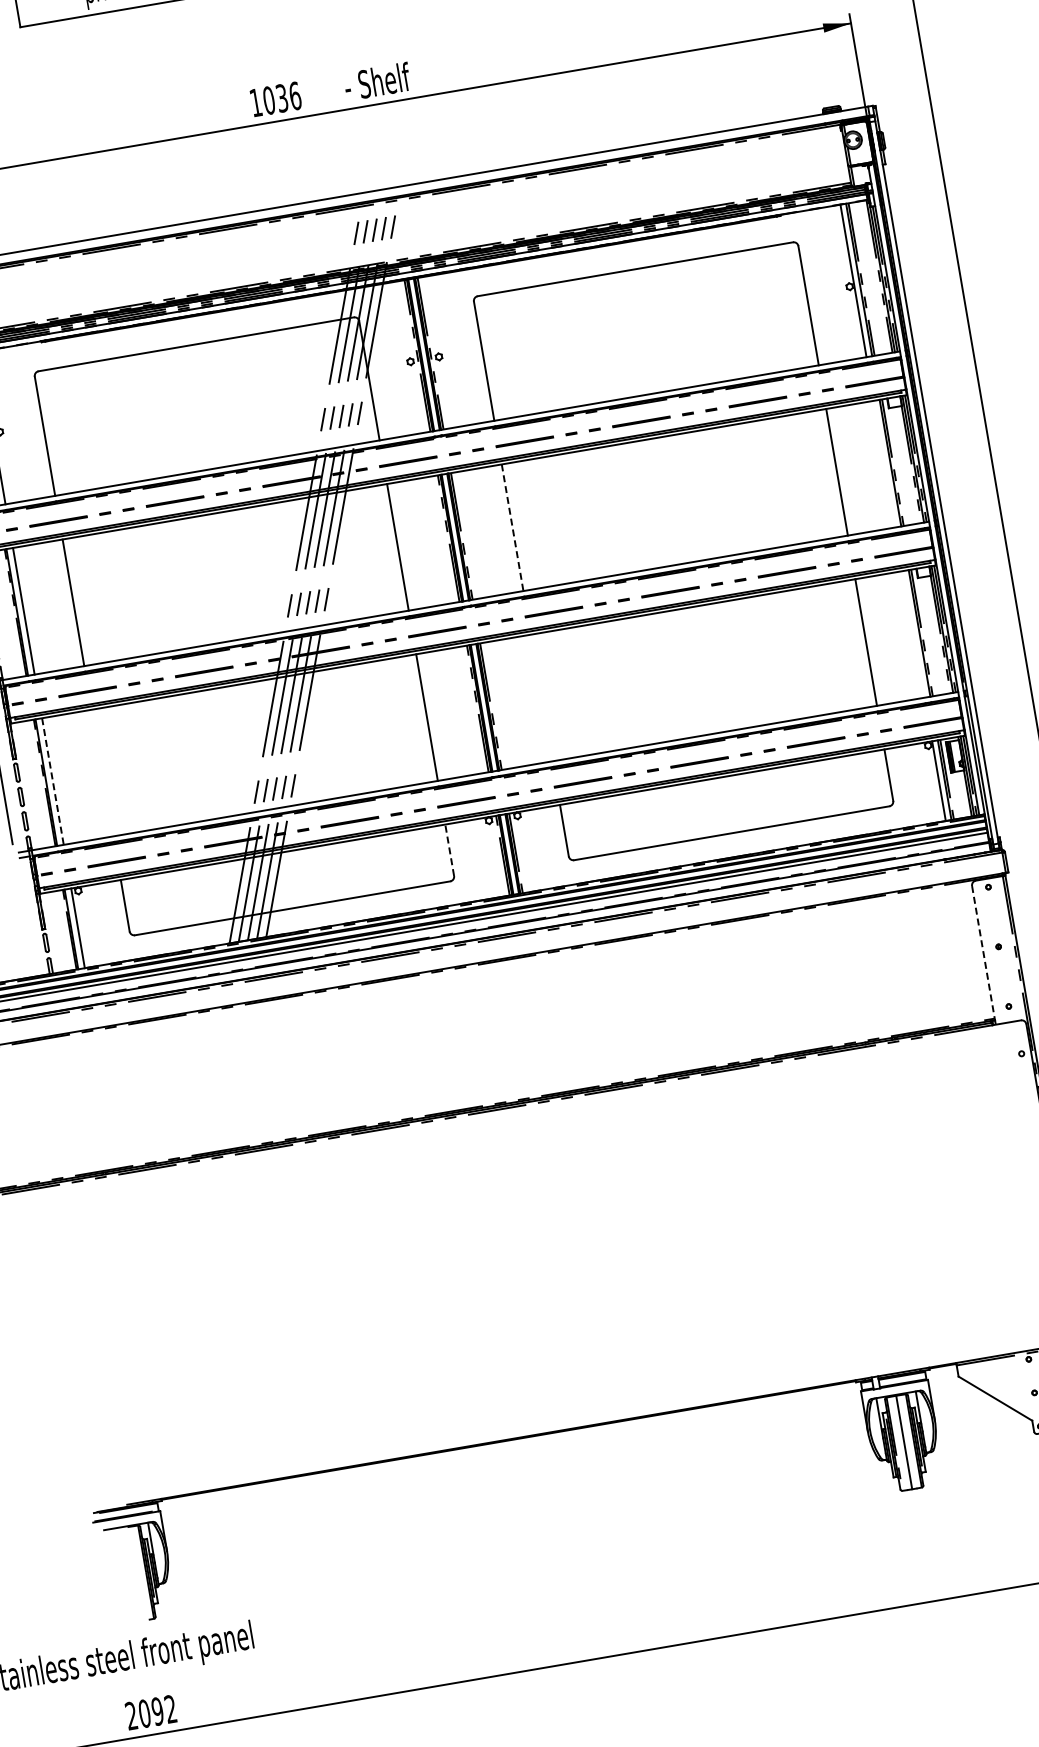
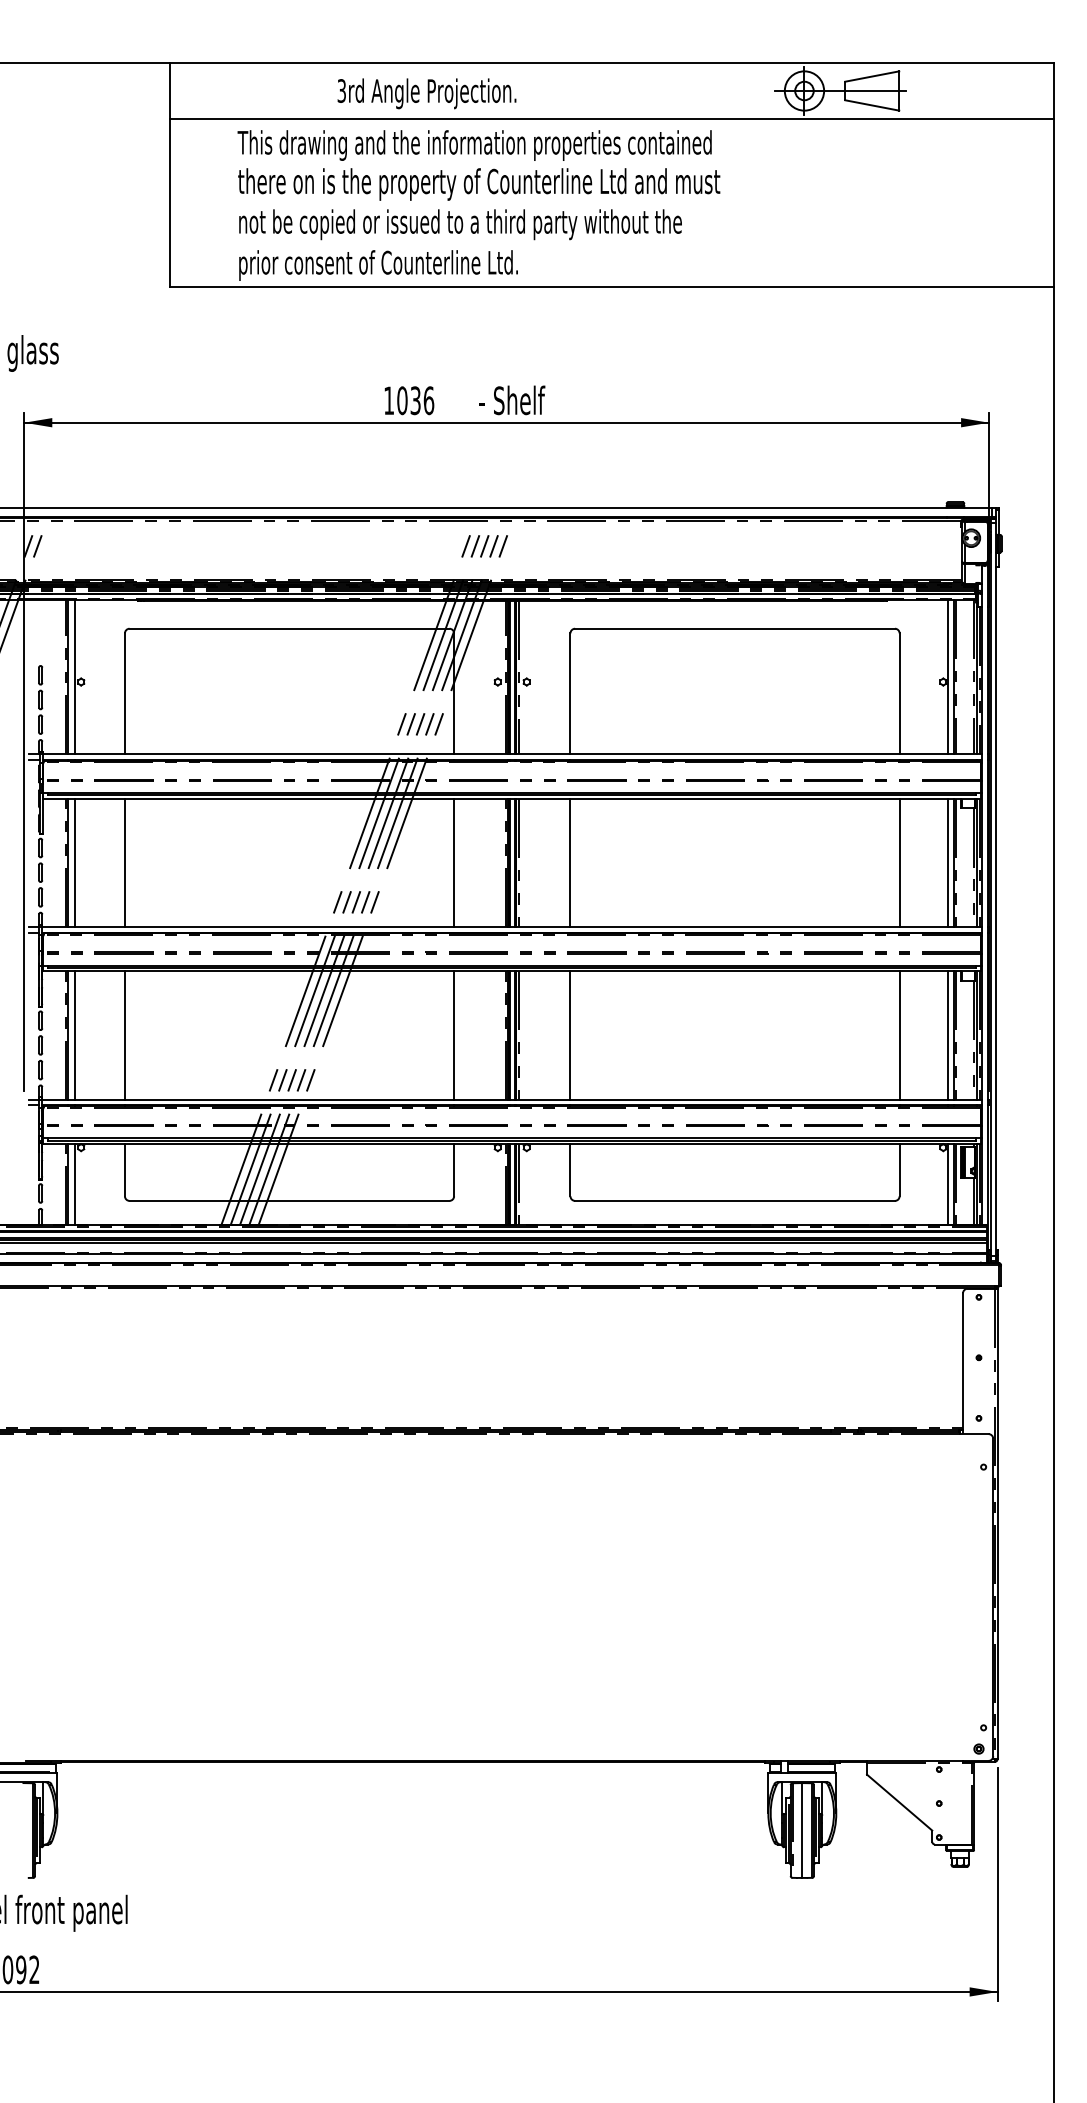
line: (885, 463) -> (948, 862), added
line: (512, 528) -> (570, 863), dashed -> solid
line: (914, 634) -> (948, 1035), added
line: (541, 697) -> (570, 1035), added
line: (102, 773) -> (124, 1035), added
line: (52, 782) -> (74, 1036), dashed -> solid
line: (449, 849) -> (454, 1169), dashed -> solid
line: (984, 954) -> (963, 1362), dashed -> solid

